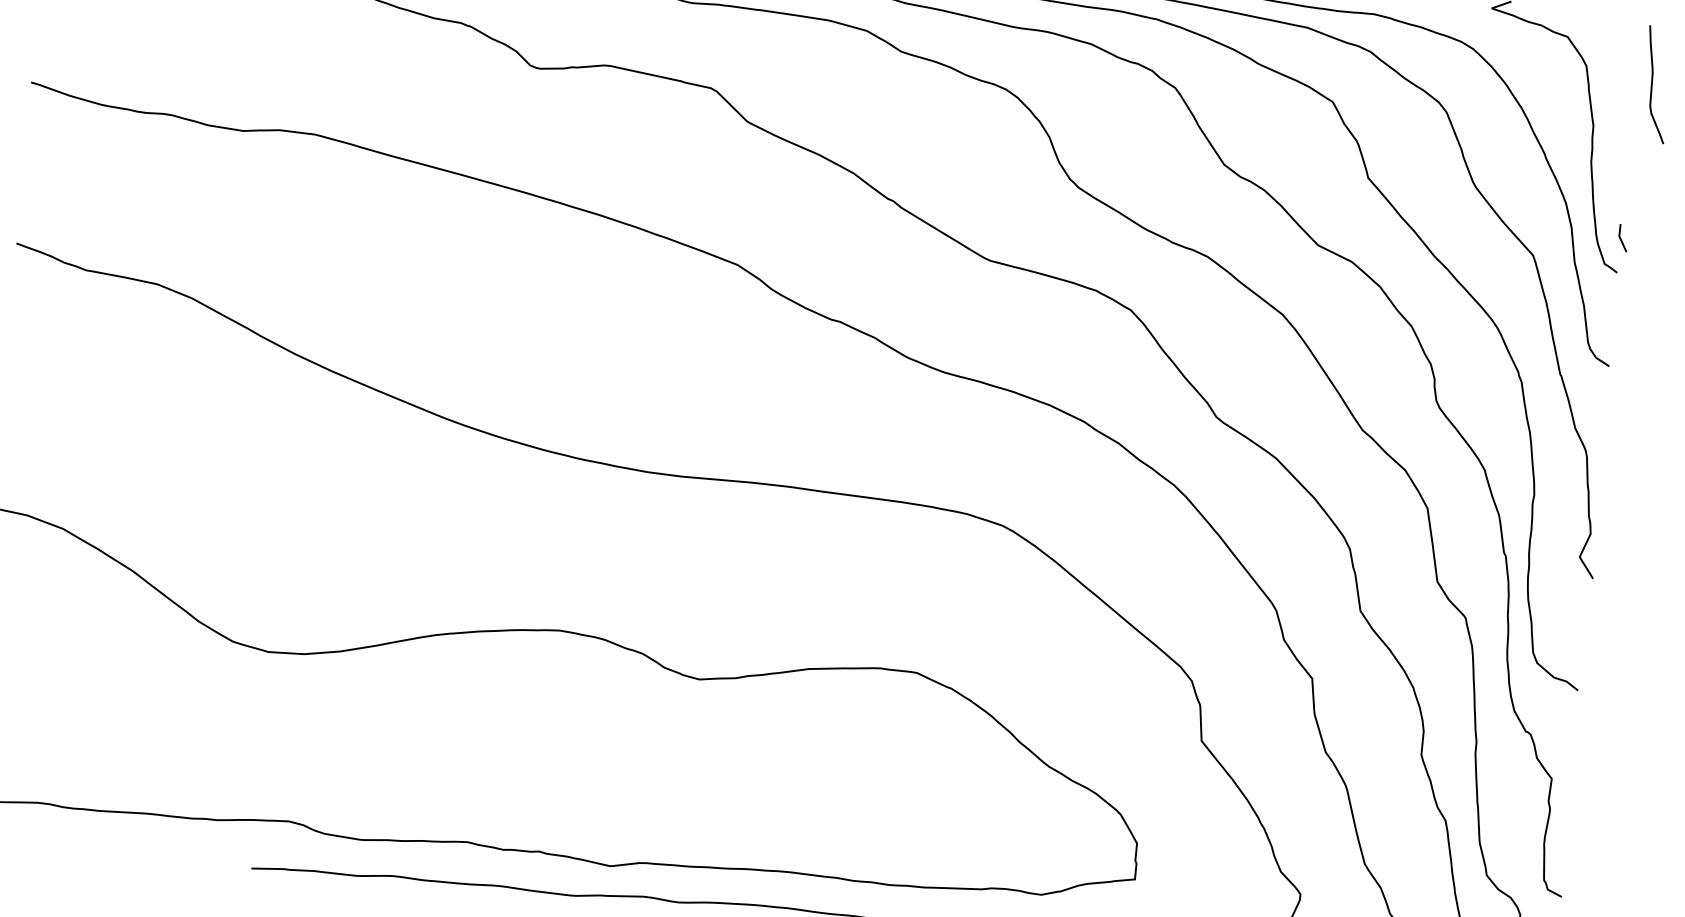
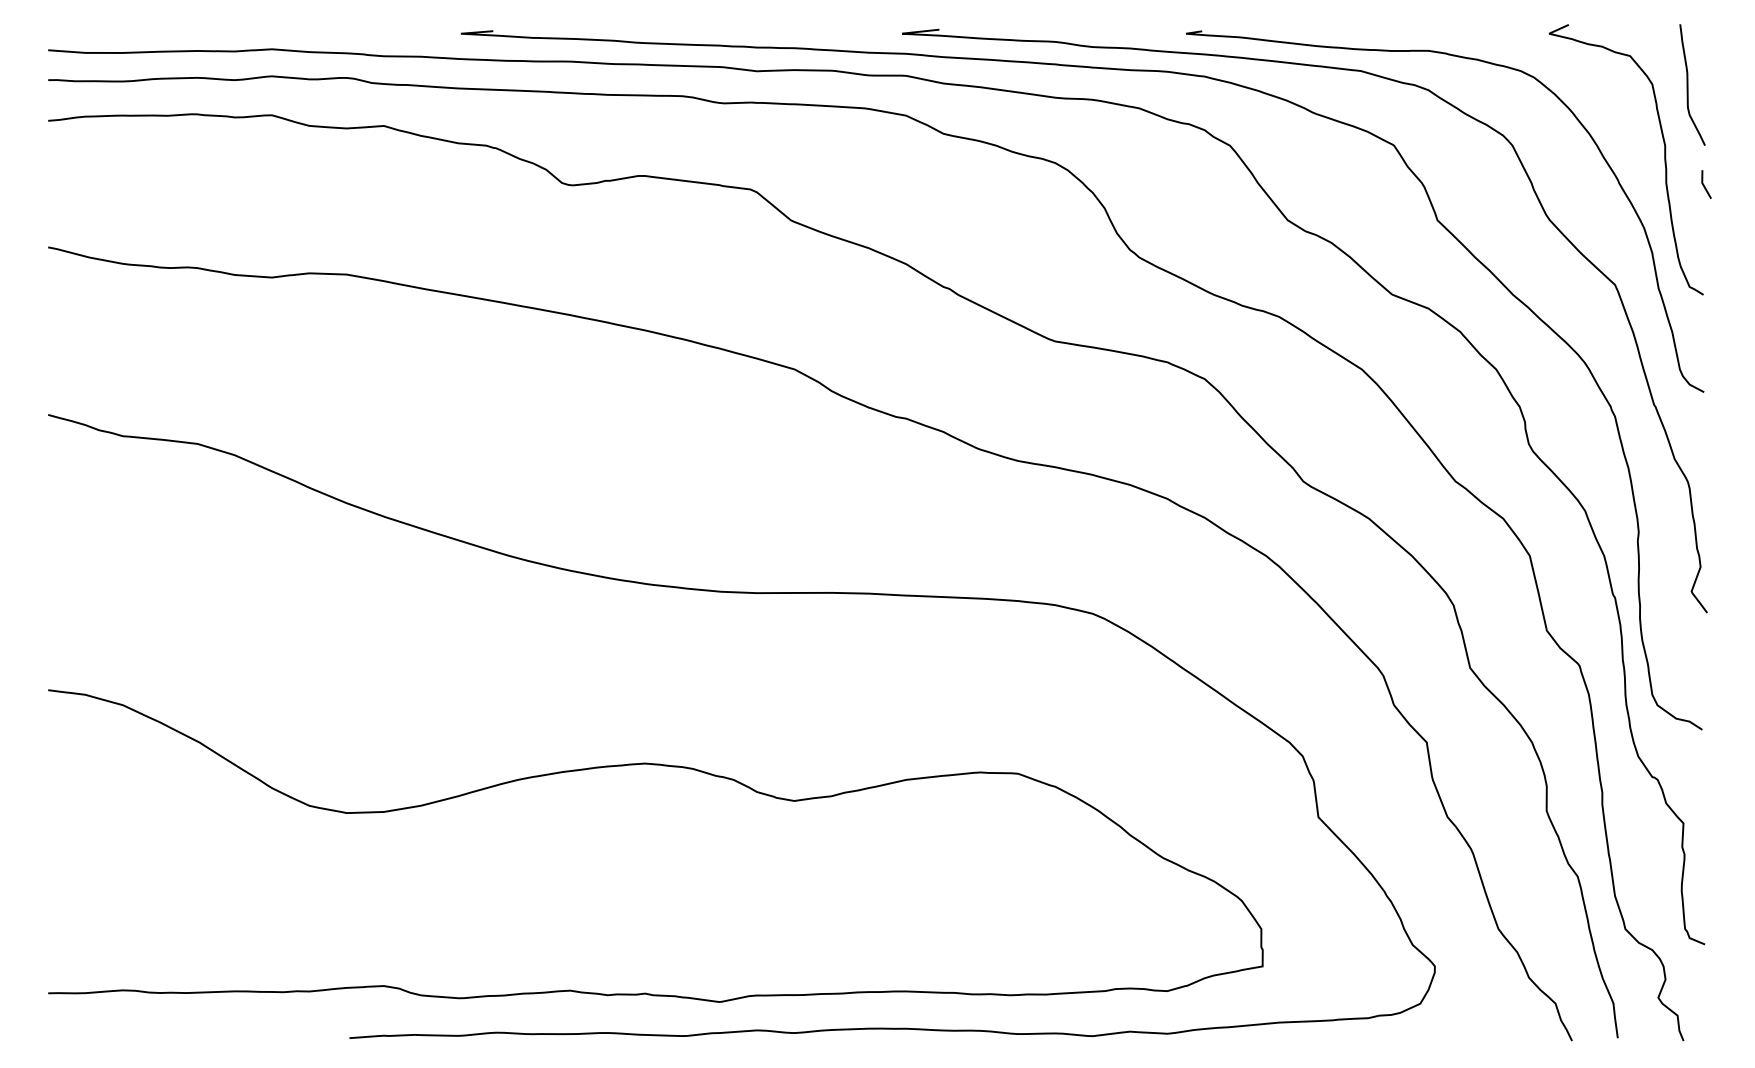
curve: (1652, 83) -> (1688, 84), moved
line: (1621, 237) -> (1704, 184), moved

